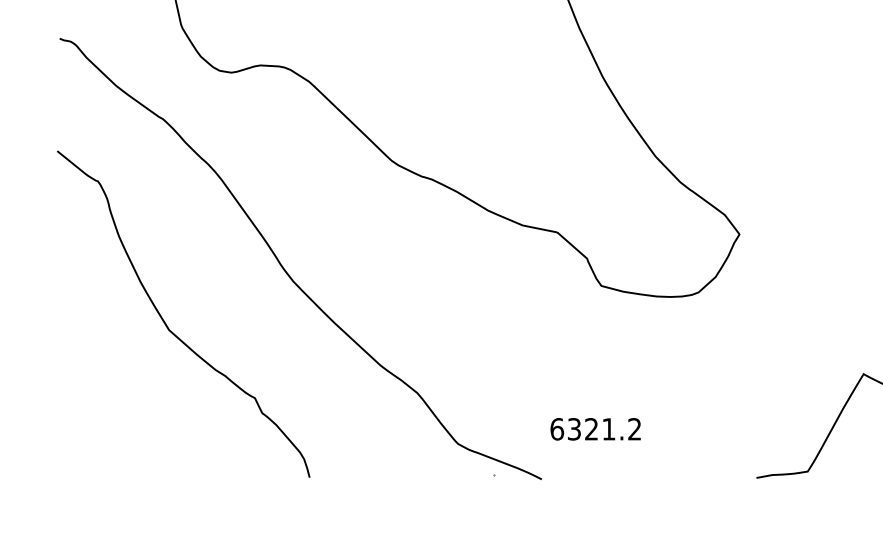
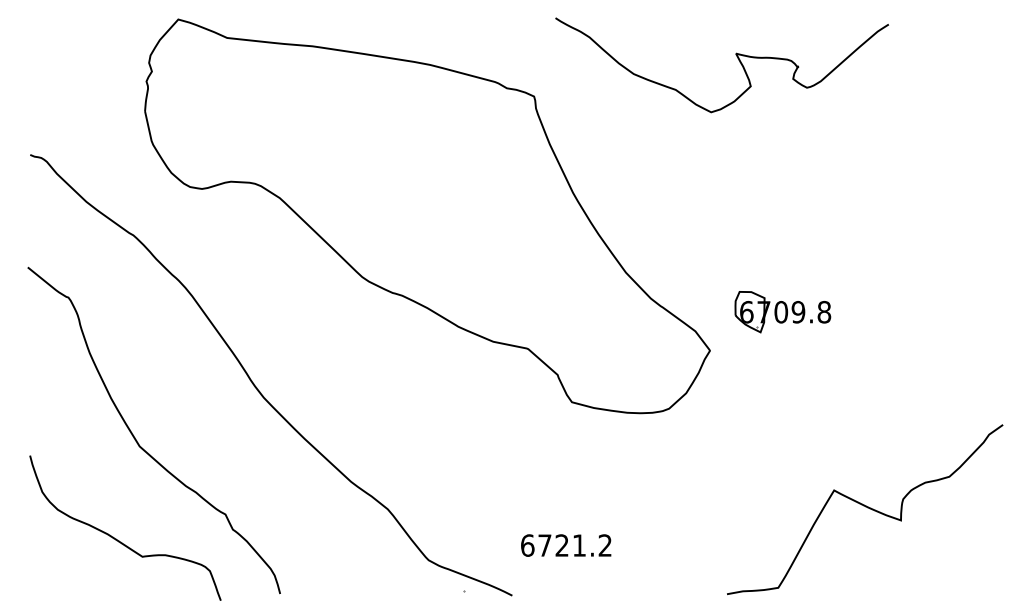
part: (811, 196) -> (782, 312), added
curve: (145, 422) -> (116, 538), added
text: (573, 429) -> (544, 545), 6321.2 -> 6721.2

